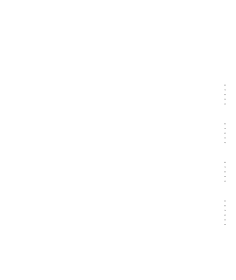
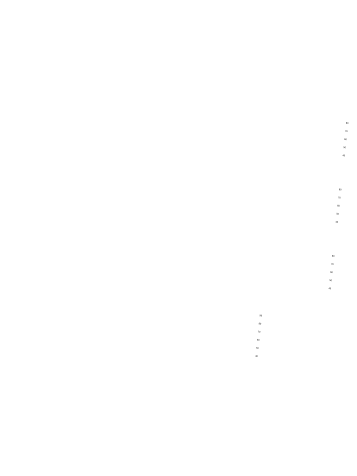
text: (224, 212) -> (257, 335), moved

